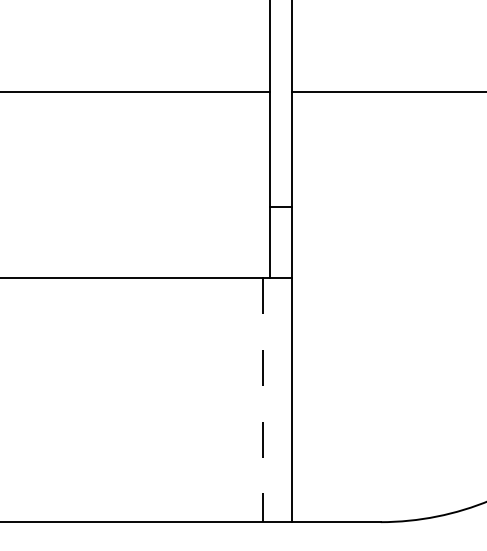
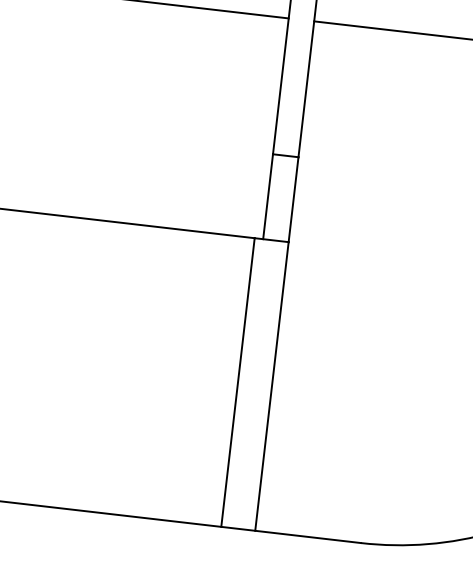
line: (262, 400) -> (237, 382), dashed -> solid

